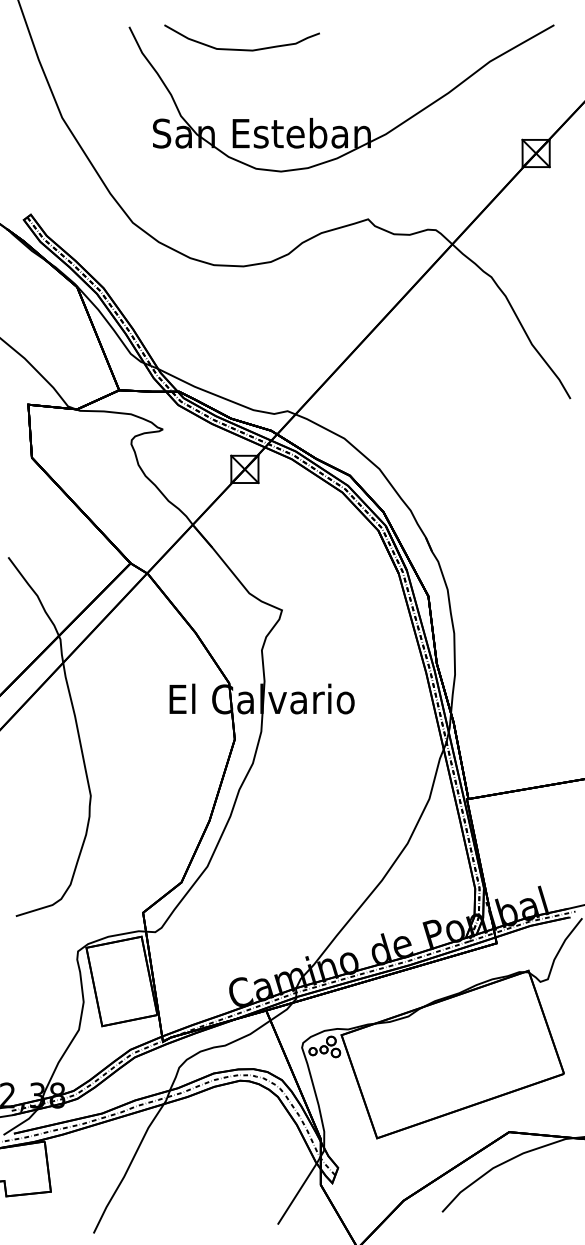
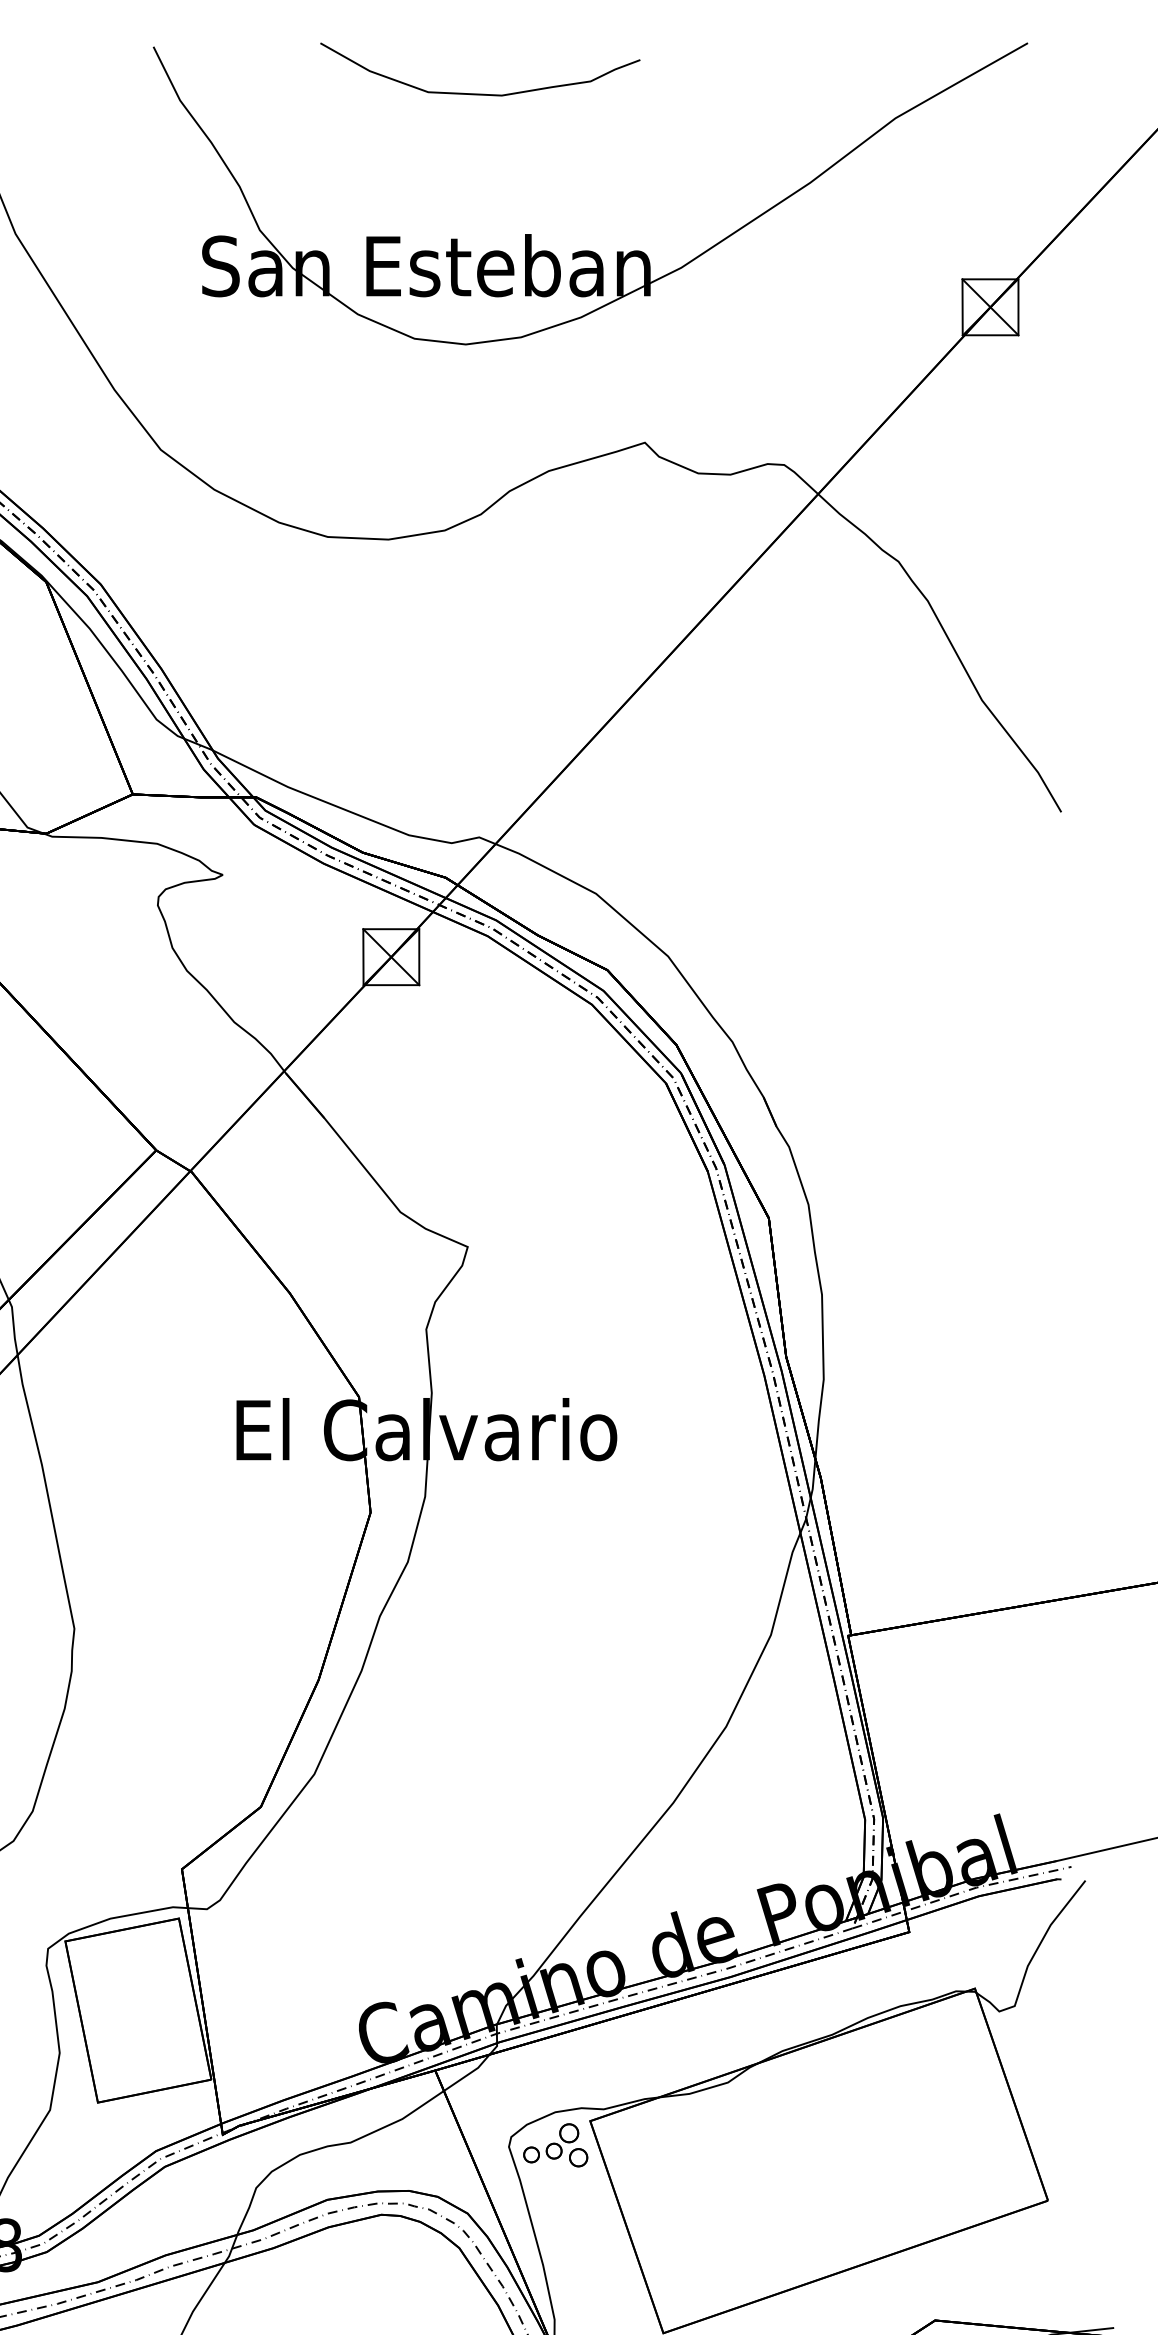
curve: (241, 49) -> (478, 93), moved

